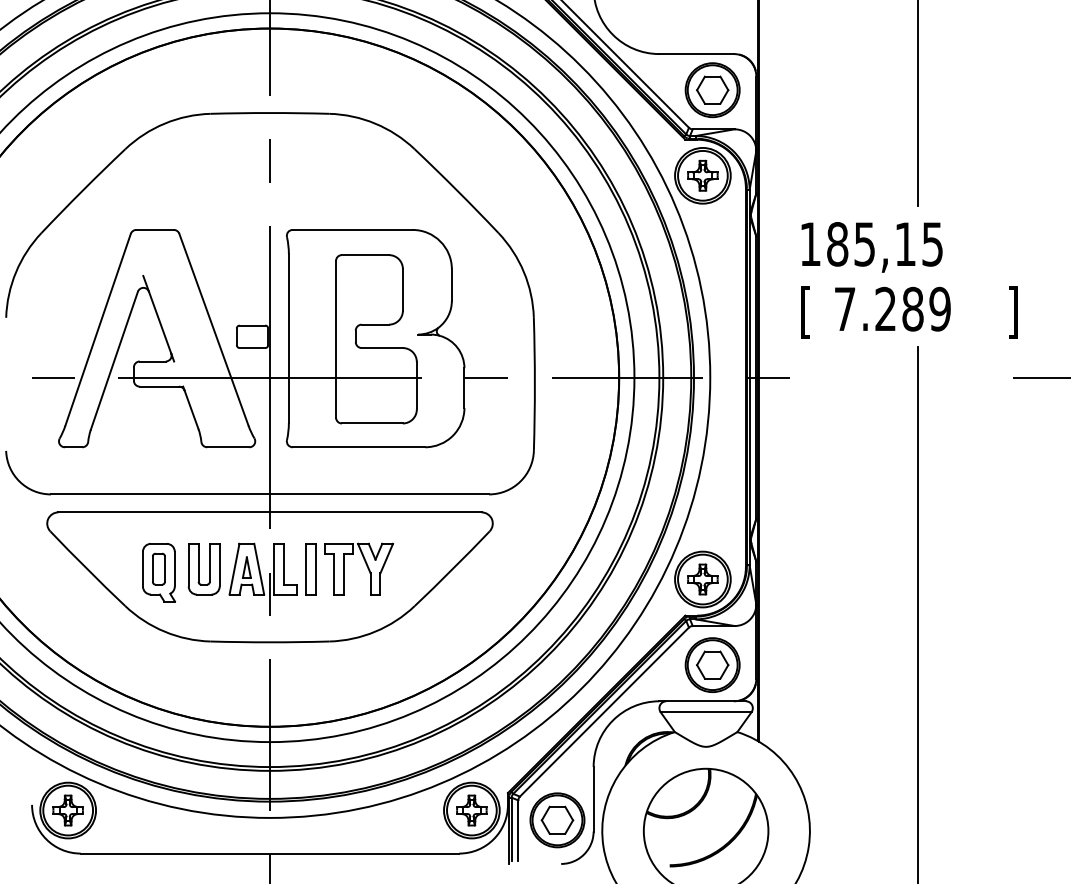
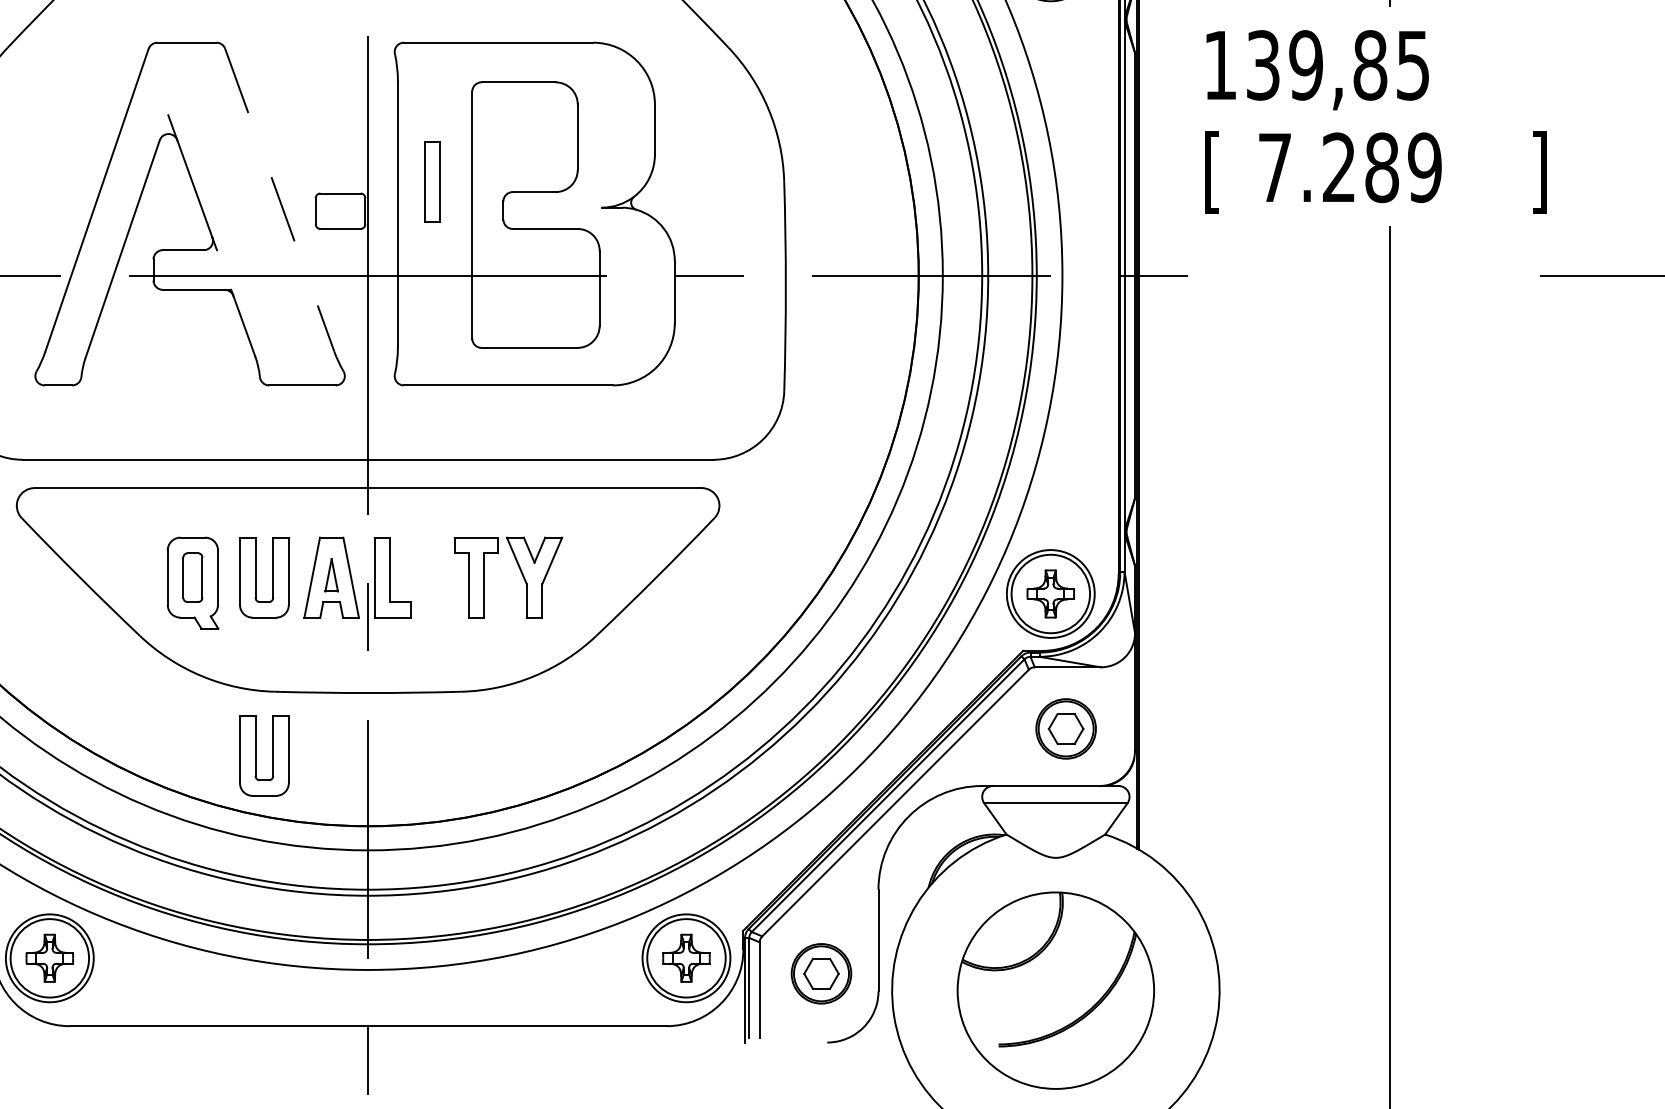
text: (871, 244) -> (1316, 65), 185,15 -> 139,85
line: (214, 330) -> (280, 201), solid -> dashed
part: (310, 569) -> (431, 182), moved
part: (712, 664) -> (1065, 727), size x0.7
part: (203, 682) -> (263, 756), added
part: (557, 820) -> (821, 973), size x0.7

